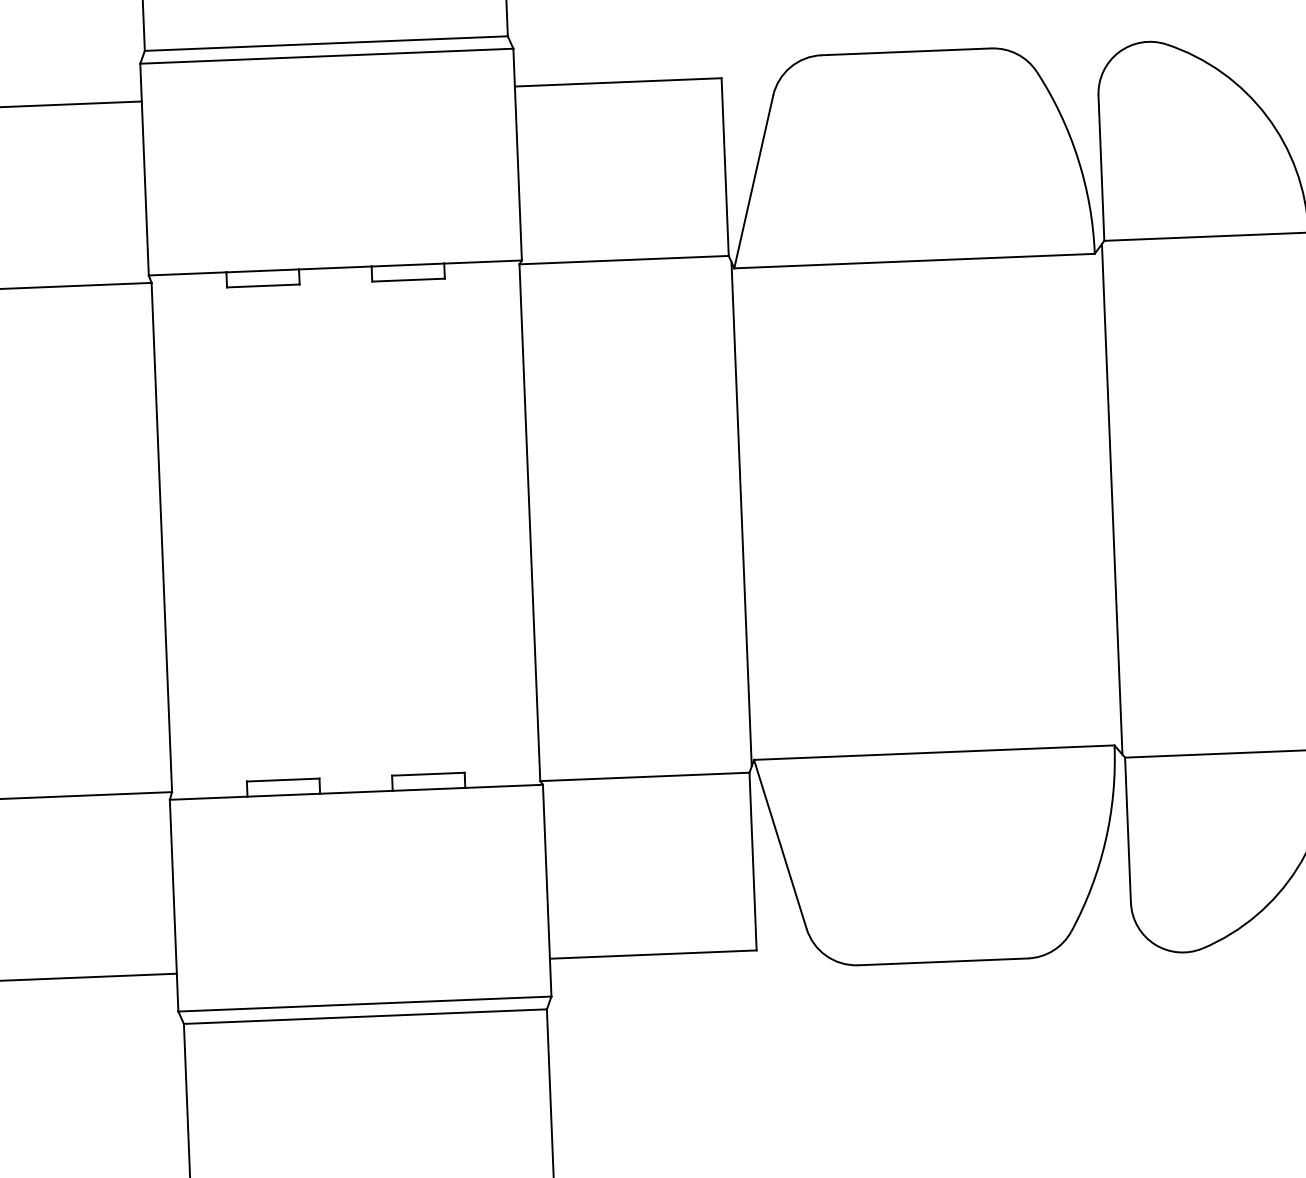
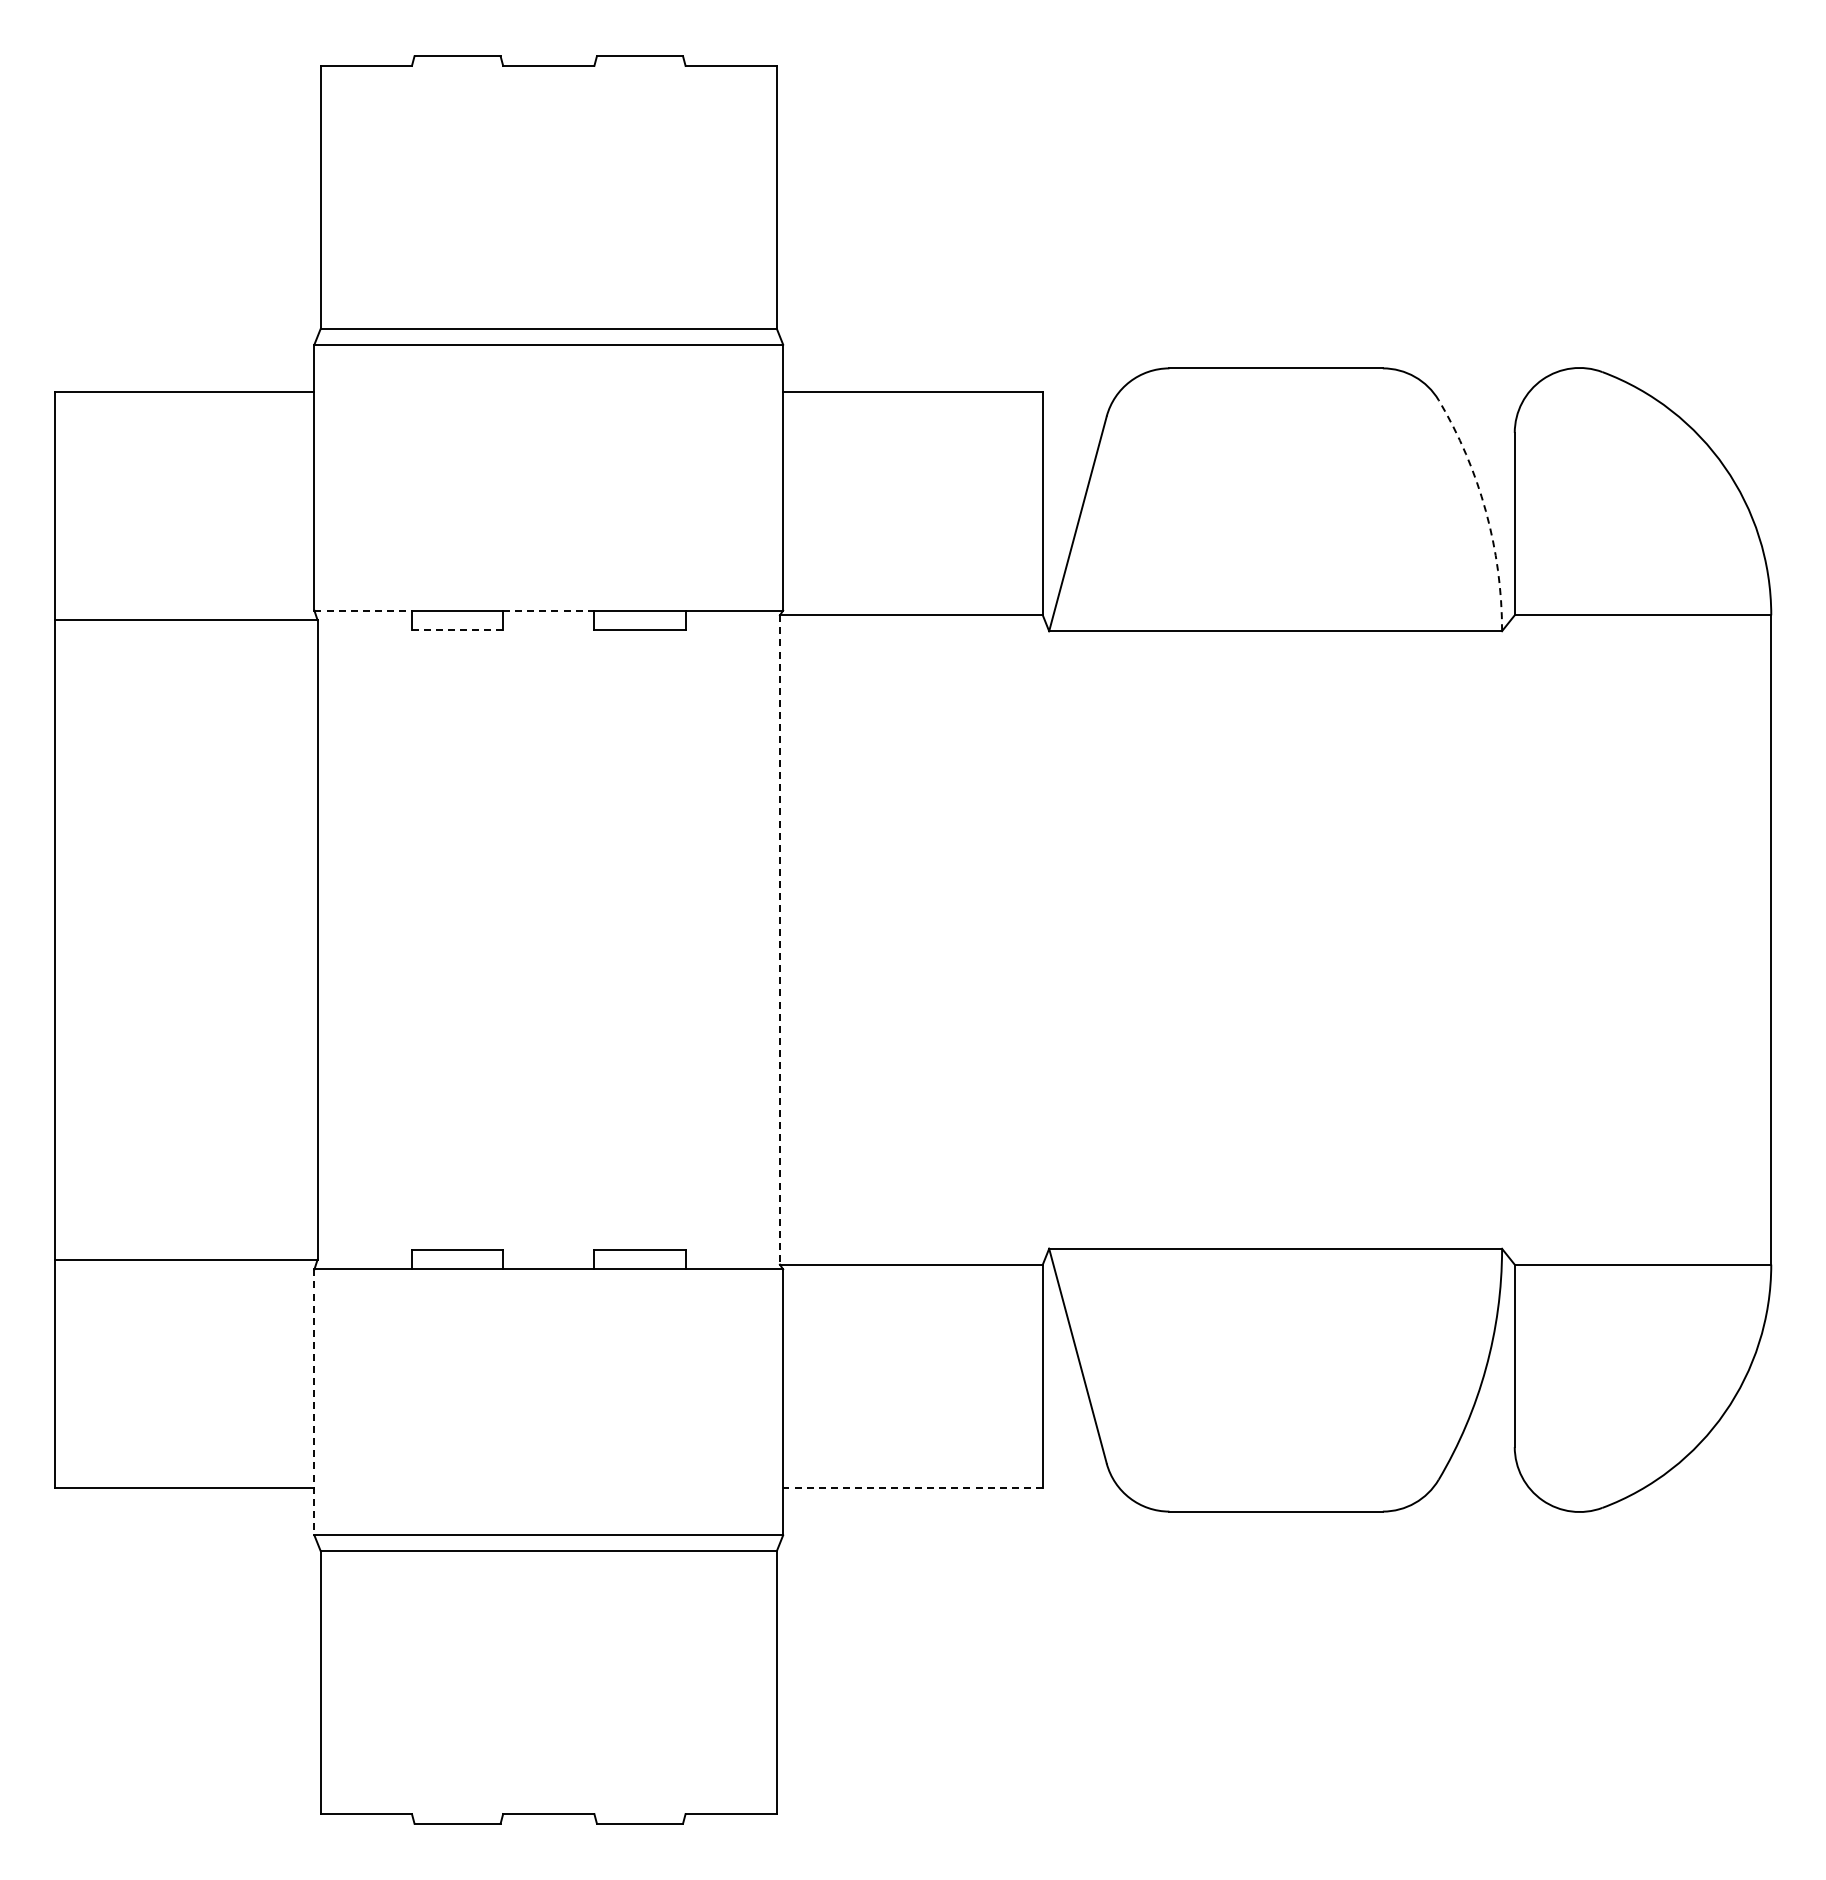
arc: (1077, 159) -> (1485, 511), solid -> dashed
line: (335, 267) -> (548, 610), solid -> dashed
line: (187, 273) -> (363, 610), solid -> dashed
line: (263, 285) -> (457, 629), solid -> dashed
line: (1112, 498) -> (1511, 939), removed
line: (741, 513) -> (1045, 939), removed
line: (529, 523) -> (779, 940), solid -> dashed
line: (174, 905) -> (314, 1402), solid -> dashed
line: (653, 954) -> (913, 1487), solid -> dashed

